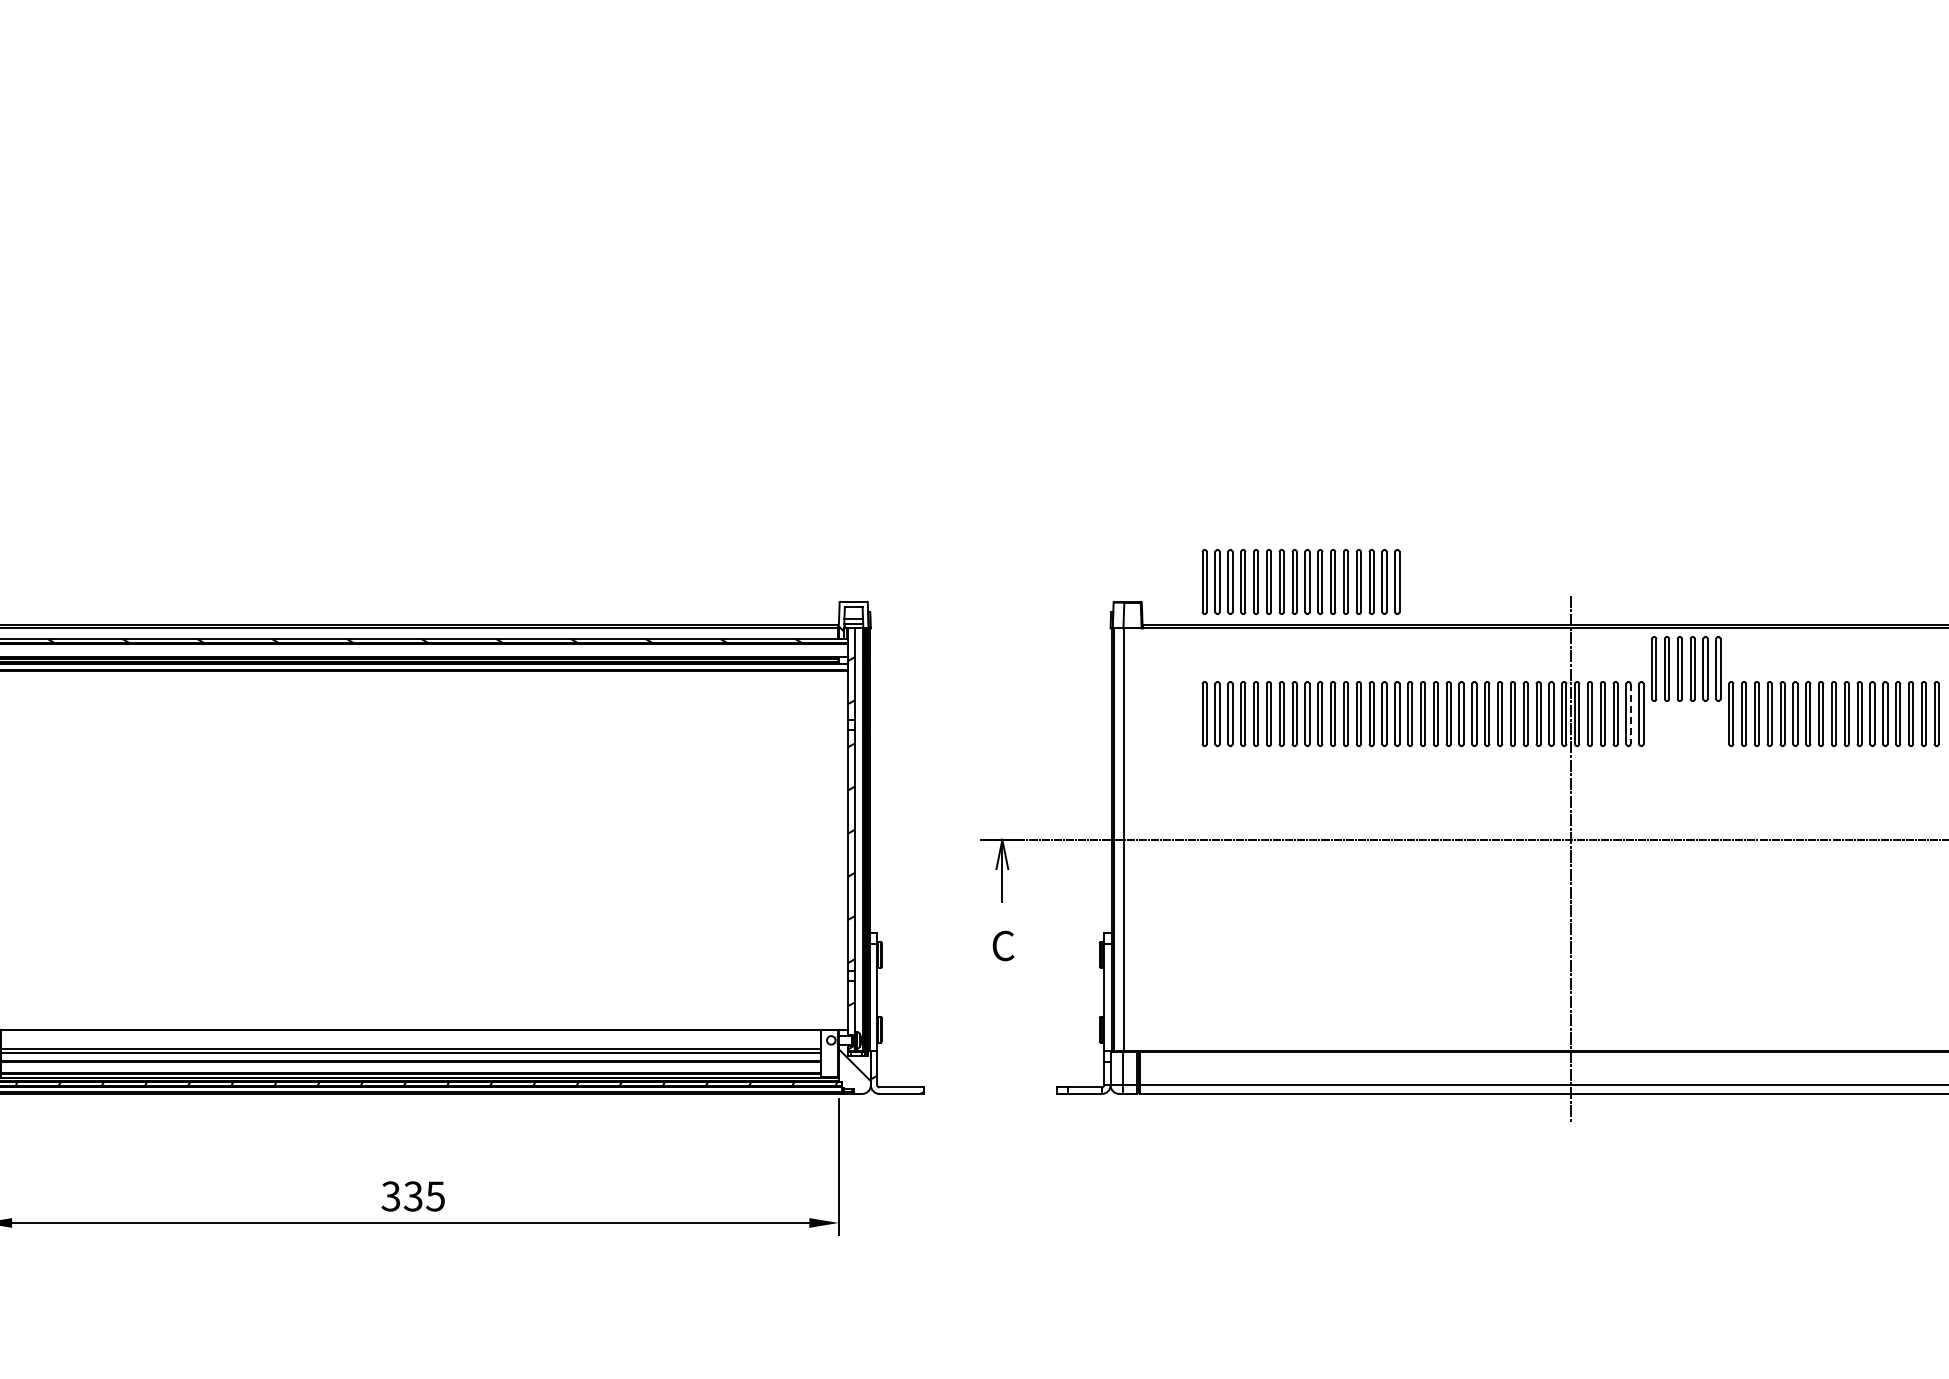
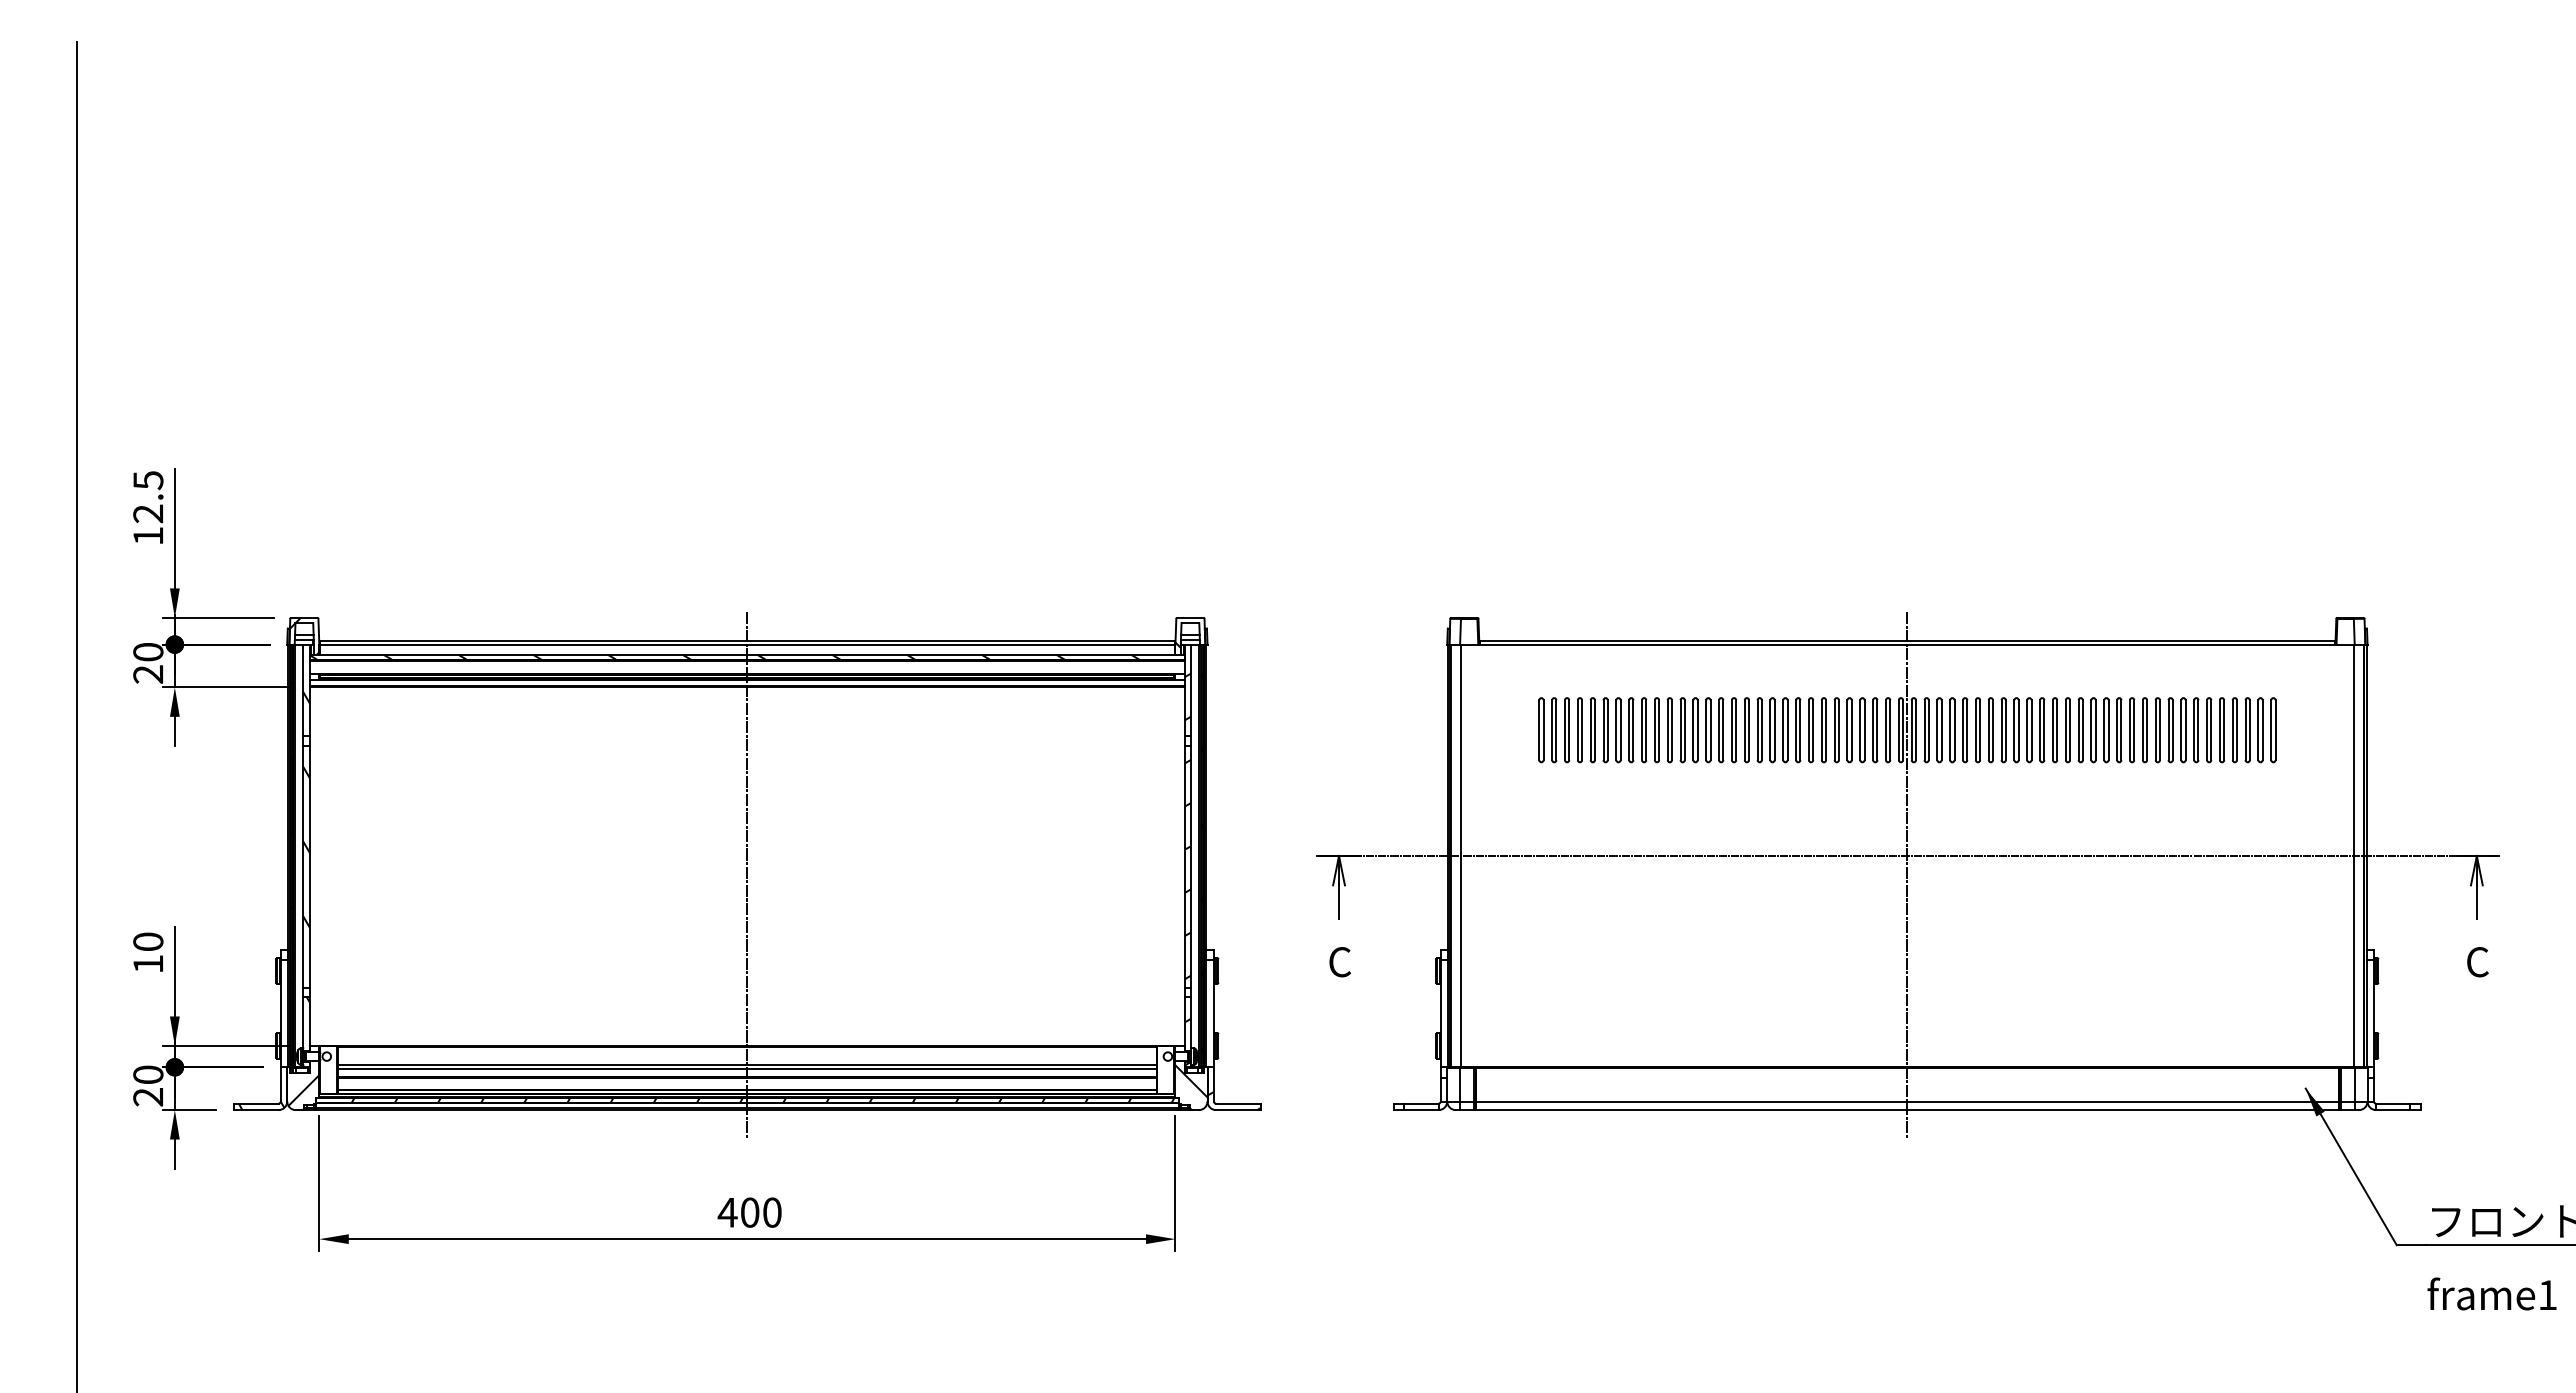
part: (1300, 582) -> (1637, 598), removed
part: (1685, 669) -> (2022, 730), moved
line: (1630, 714) -> (1967, 730), dashed -> solid
line: (410, 859) -> (747, 875), added
text: (412, 1196) -> (749, 1212), 335 -> 400

